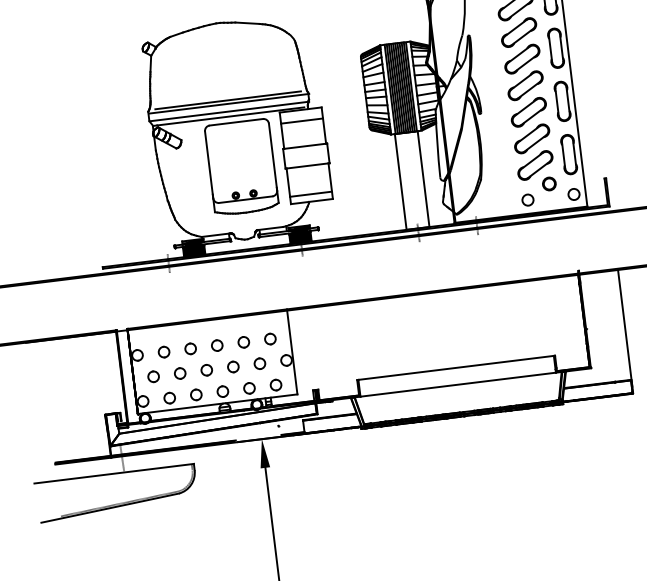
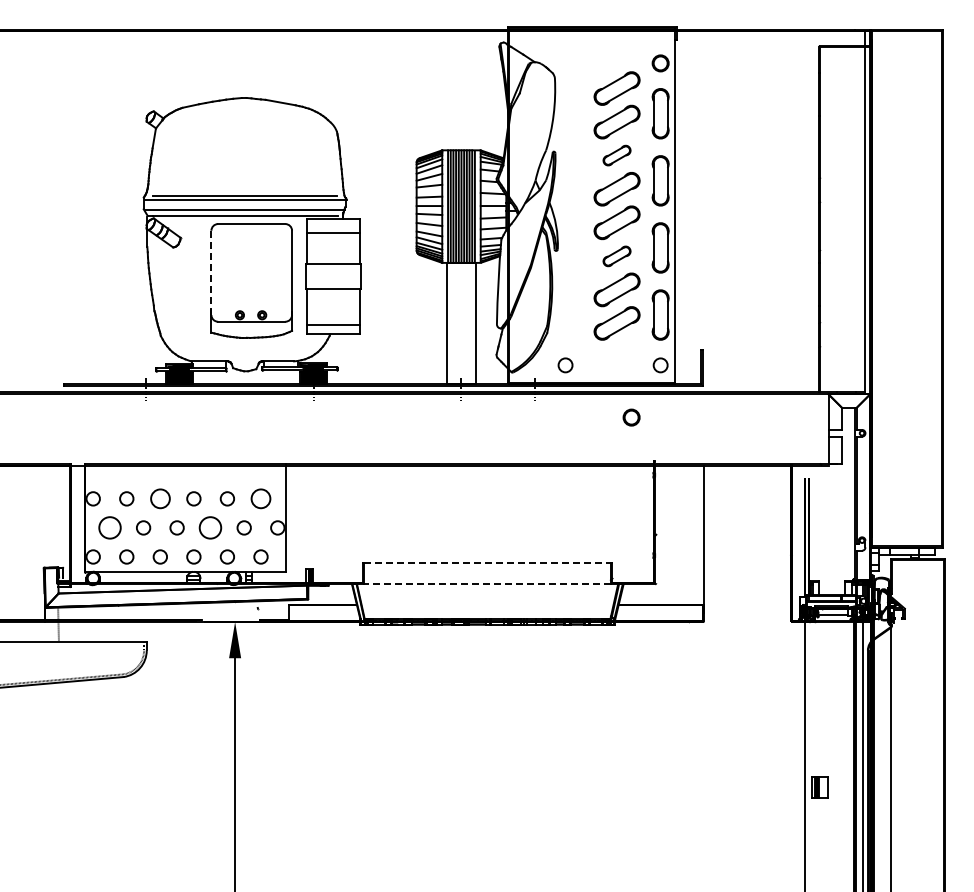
part: (518, 32) -> (616, 155), size x0.6
part: (528, 112) -> (616, 256), size x0.6
line: (209, 164) -> (211, 272), solid -> dashed
circle: (549, 183) -> (631, 417), moved
circle: (527, 200) -> (565, 365), moved
circle: (269, 338) -> (260, 498), size x1.4
circle: (189, 348) -> (159, 498), size x1.4
circle: (233, 366) -> (210, 527), size x1.6
line: (456, 368) -> (488, 563), solid -> dashed
circle: (153, 376) -> (109, 527), size x1.6
line: (458, 384) -> (487, 584), solid -> dashed

